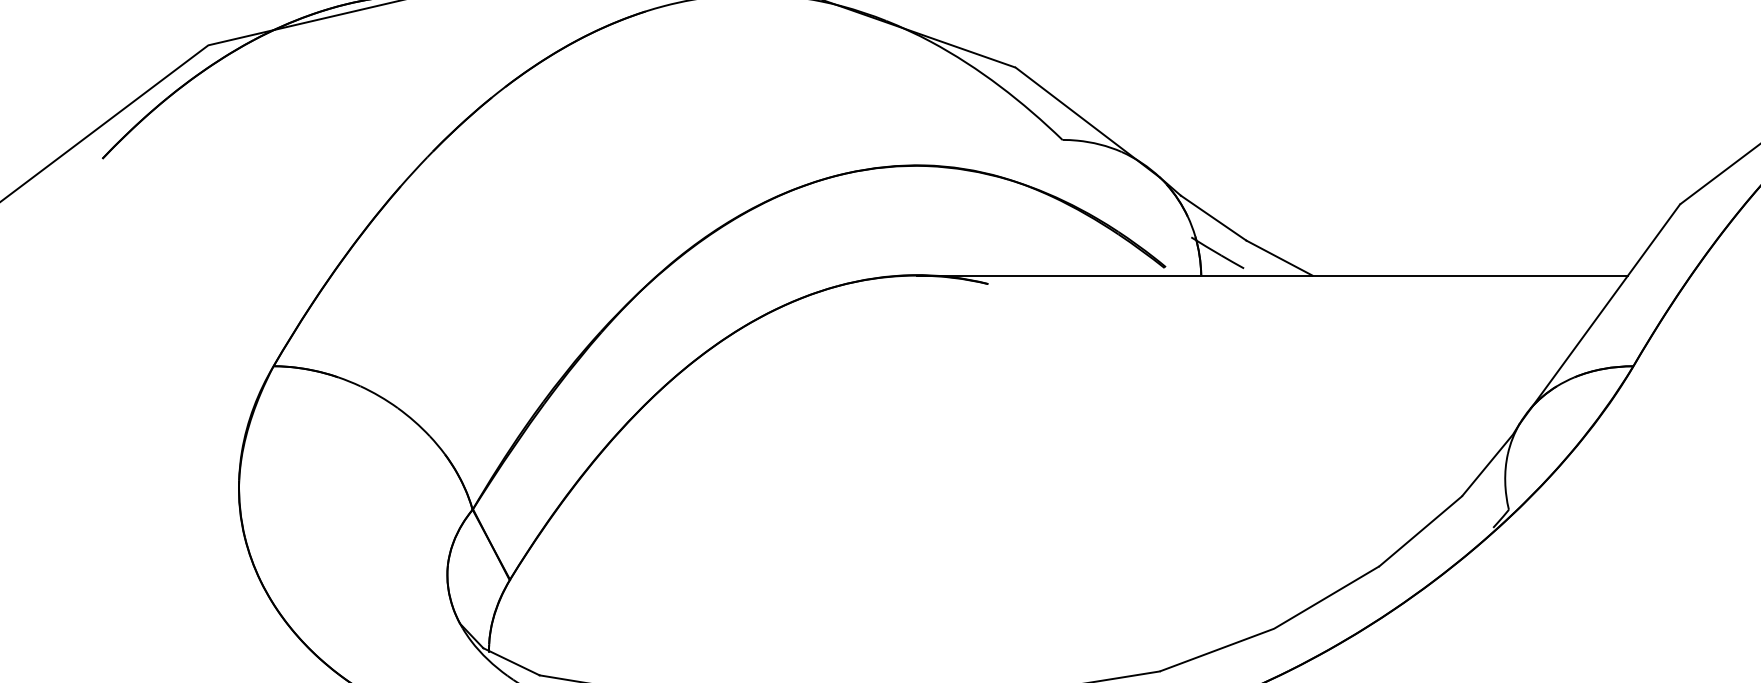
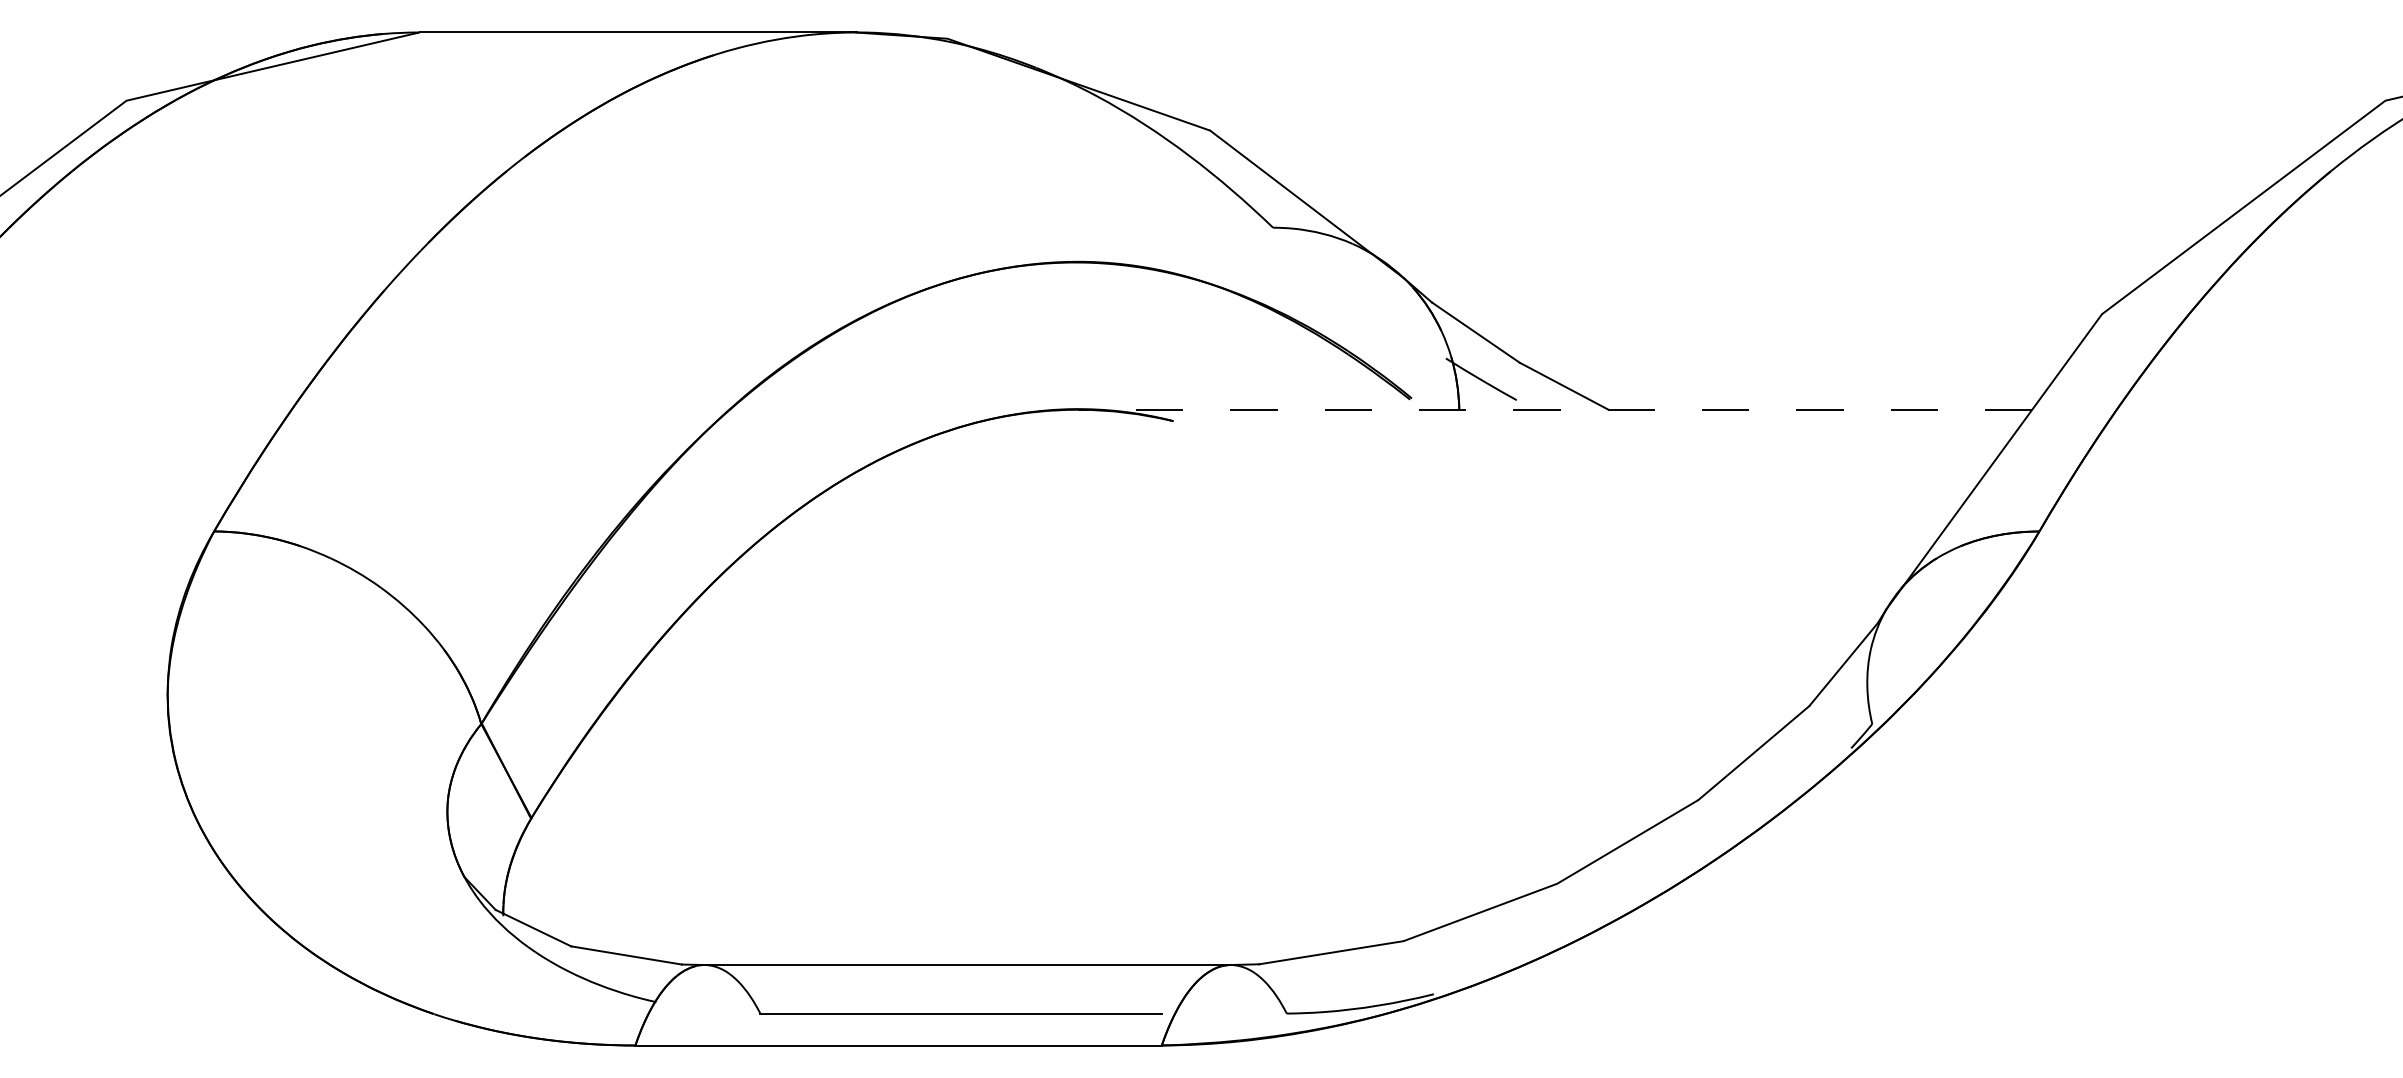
line: (1272, 275) -> (1554, 409), solid -> dashed

